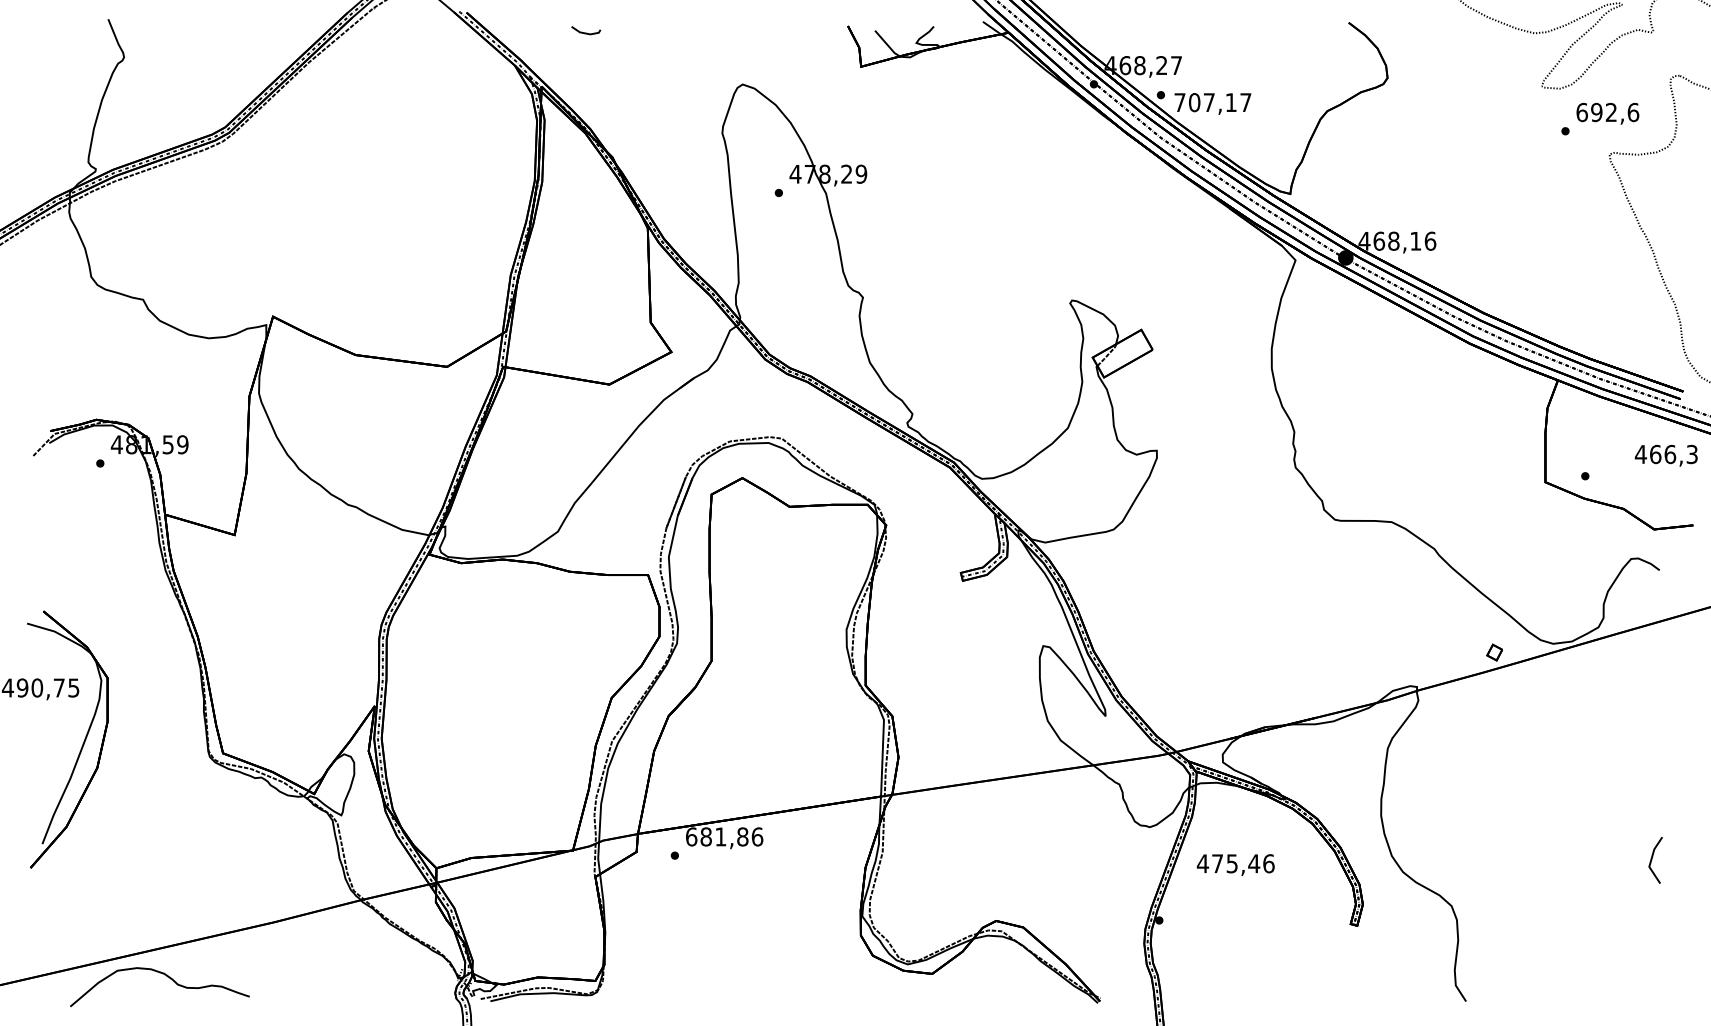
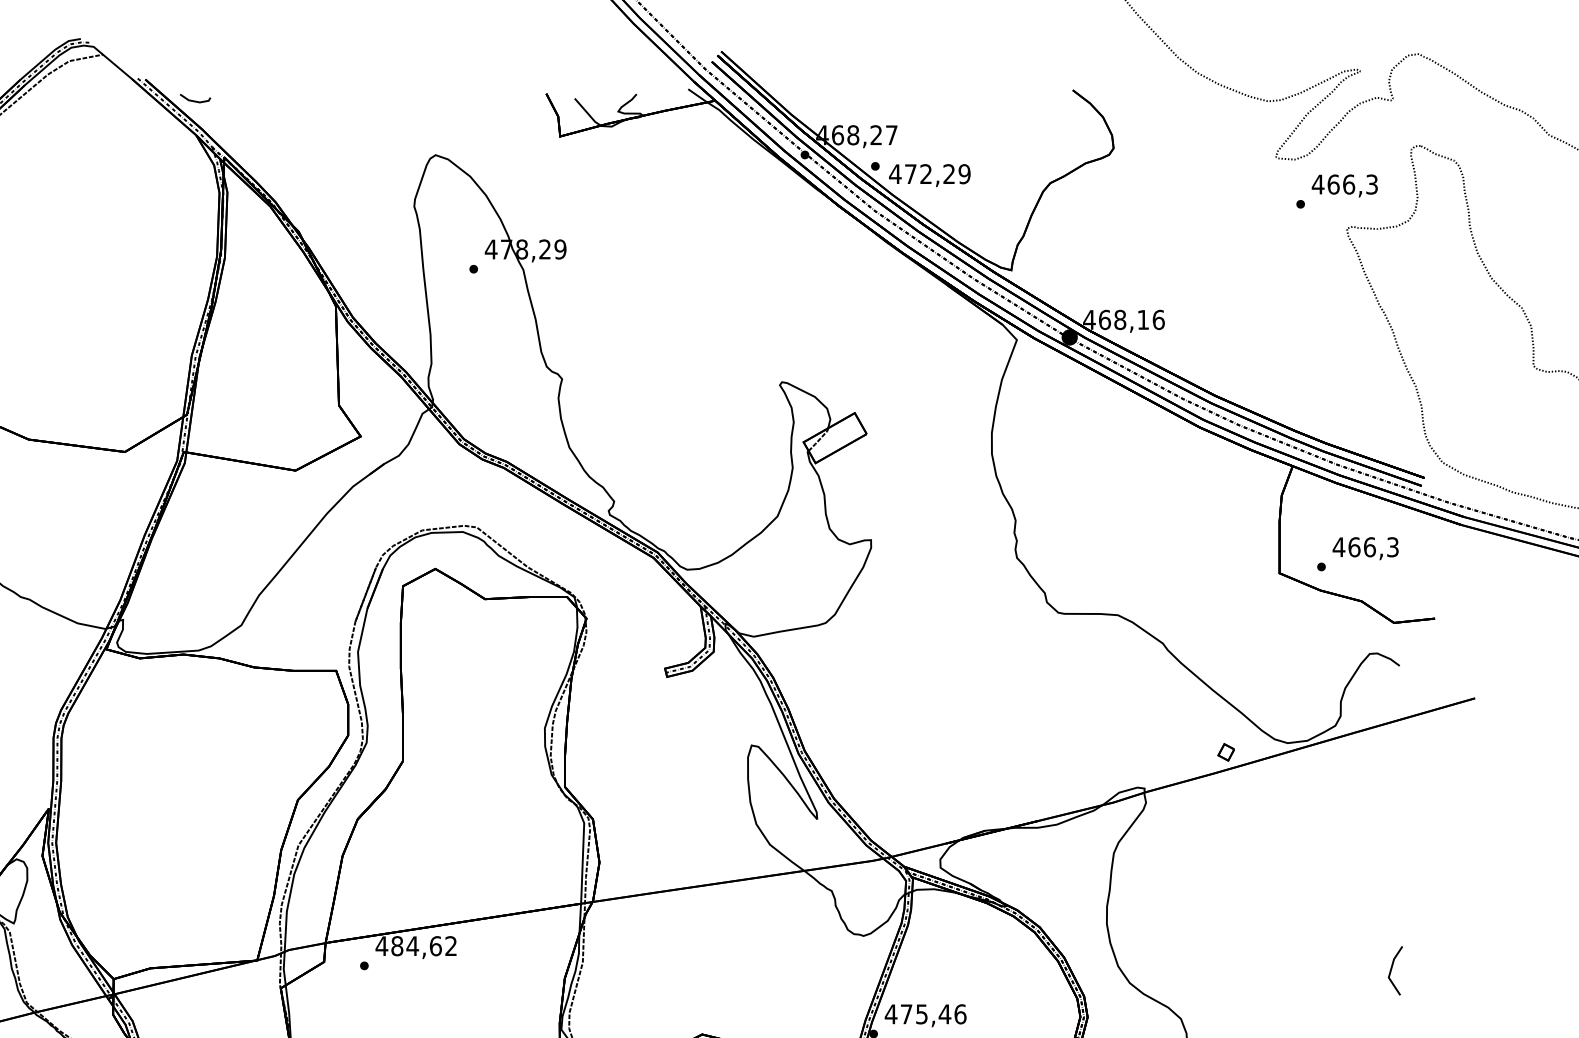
line: (586, 32) -> (195, 100), moved
text: (1212, 102) -> (929, 174), 707,17 -> 472,29
text: (1607, 112) -> (1344, 184), 692,6 -> 466,3
text: (1665, 455) -> (1364, 548), moved
text: (724, 836) -> (416, 945), 681,86 -> 484,62
text: (1235, 864) -> (925, 1015), moved

